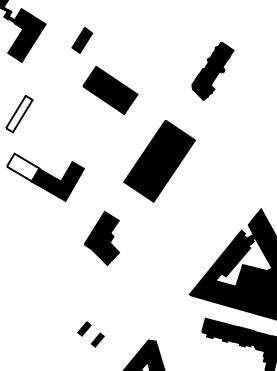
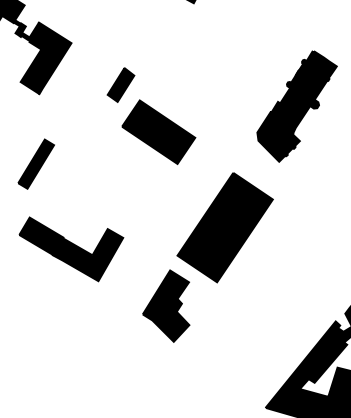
part: (82, 40) -> (121, 85), moved
part: (212, 71) -> (296, 106), size x1.43
fill: (19, 113) -> (36, 163), added
fill: (22, 167) -> (40, 236), added
part: (102, 237) -> (167, 304), moved

